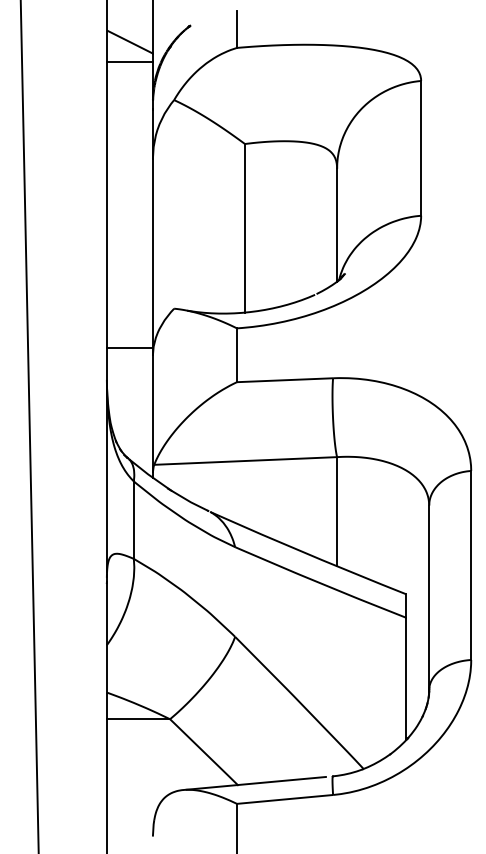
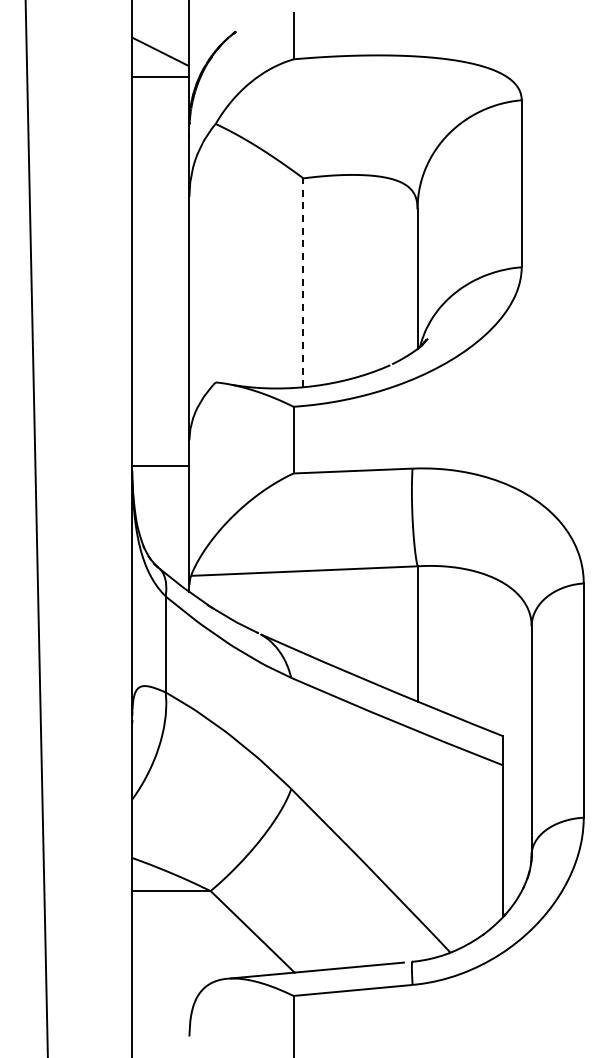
line: (245, 228) -> (303, 282), solid -> dashed
line: (129, 347) -> (160, 465), moved

